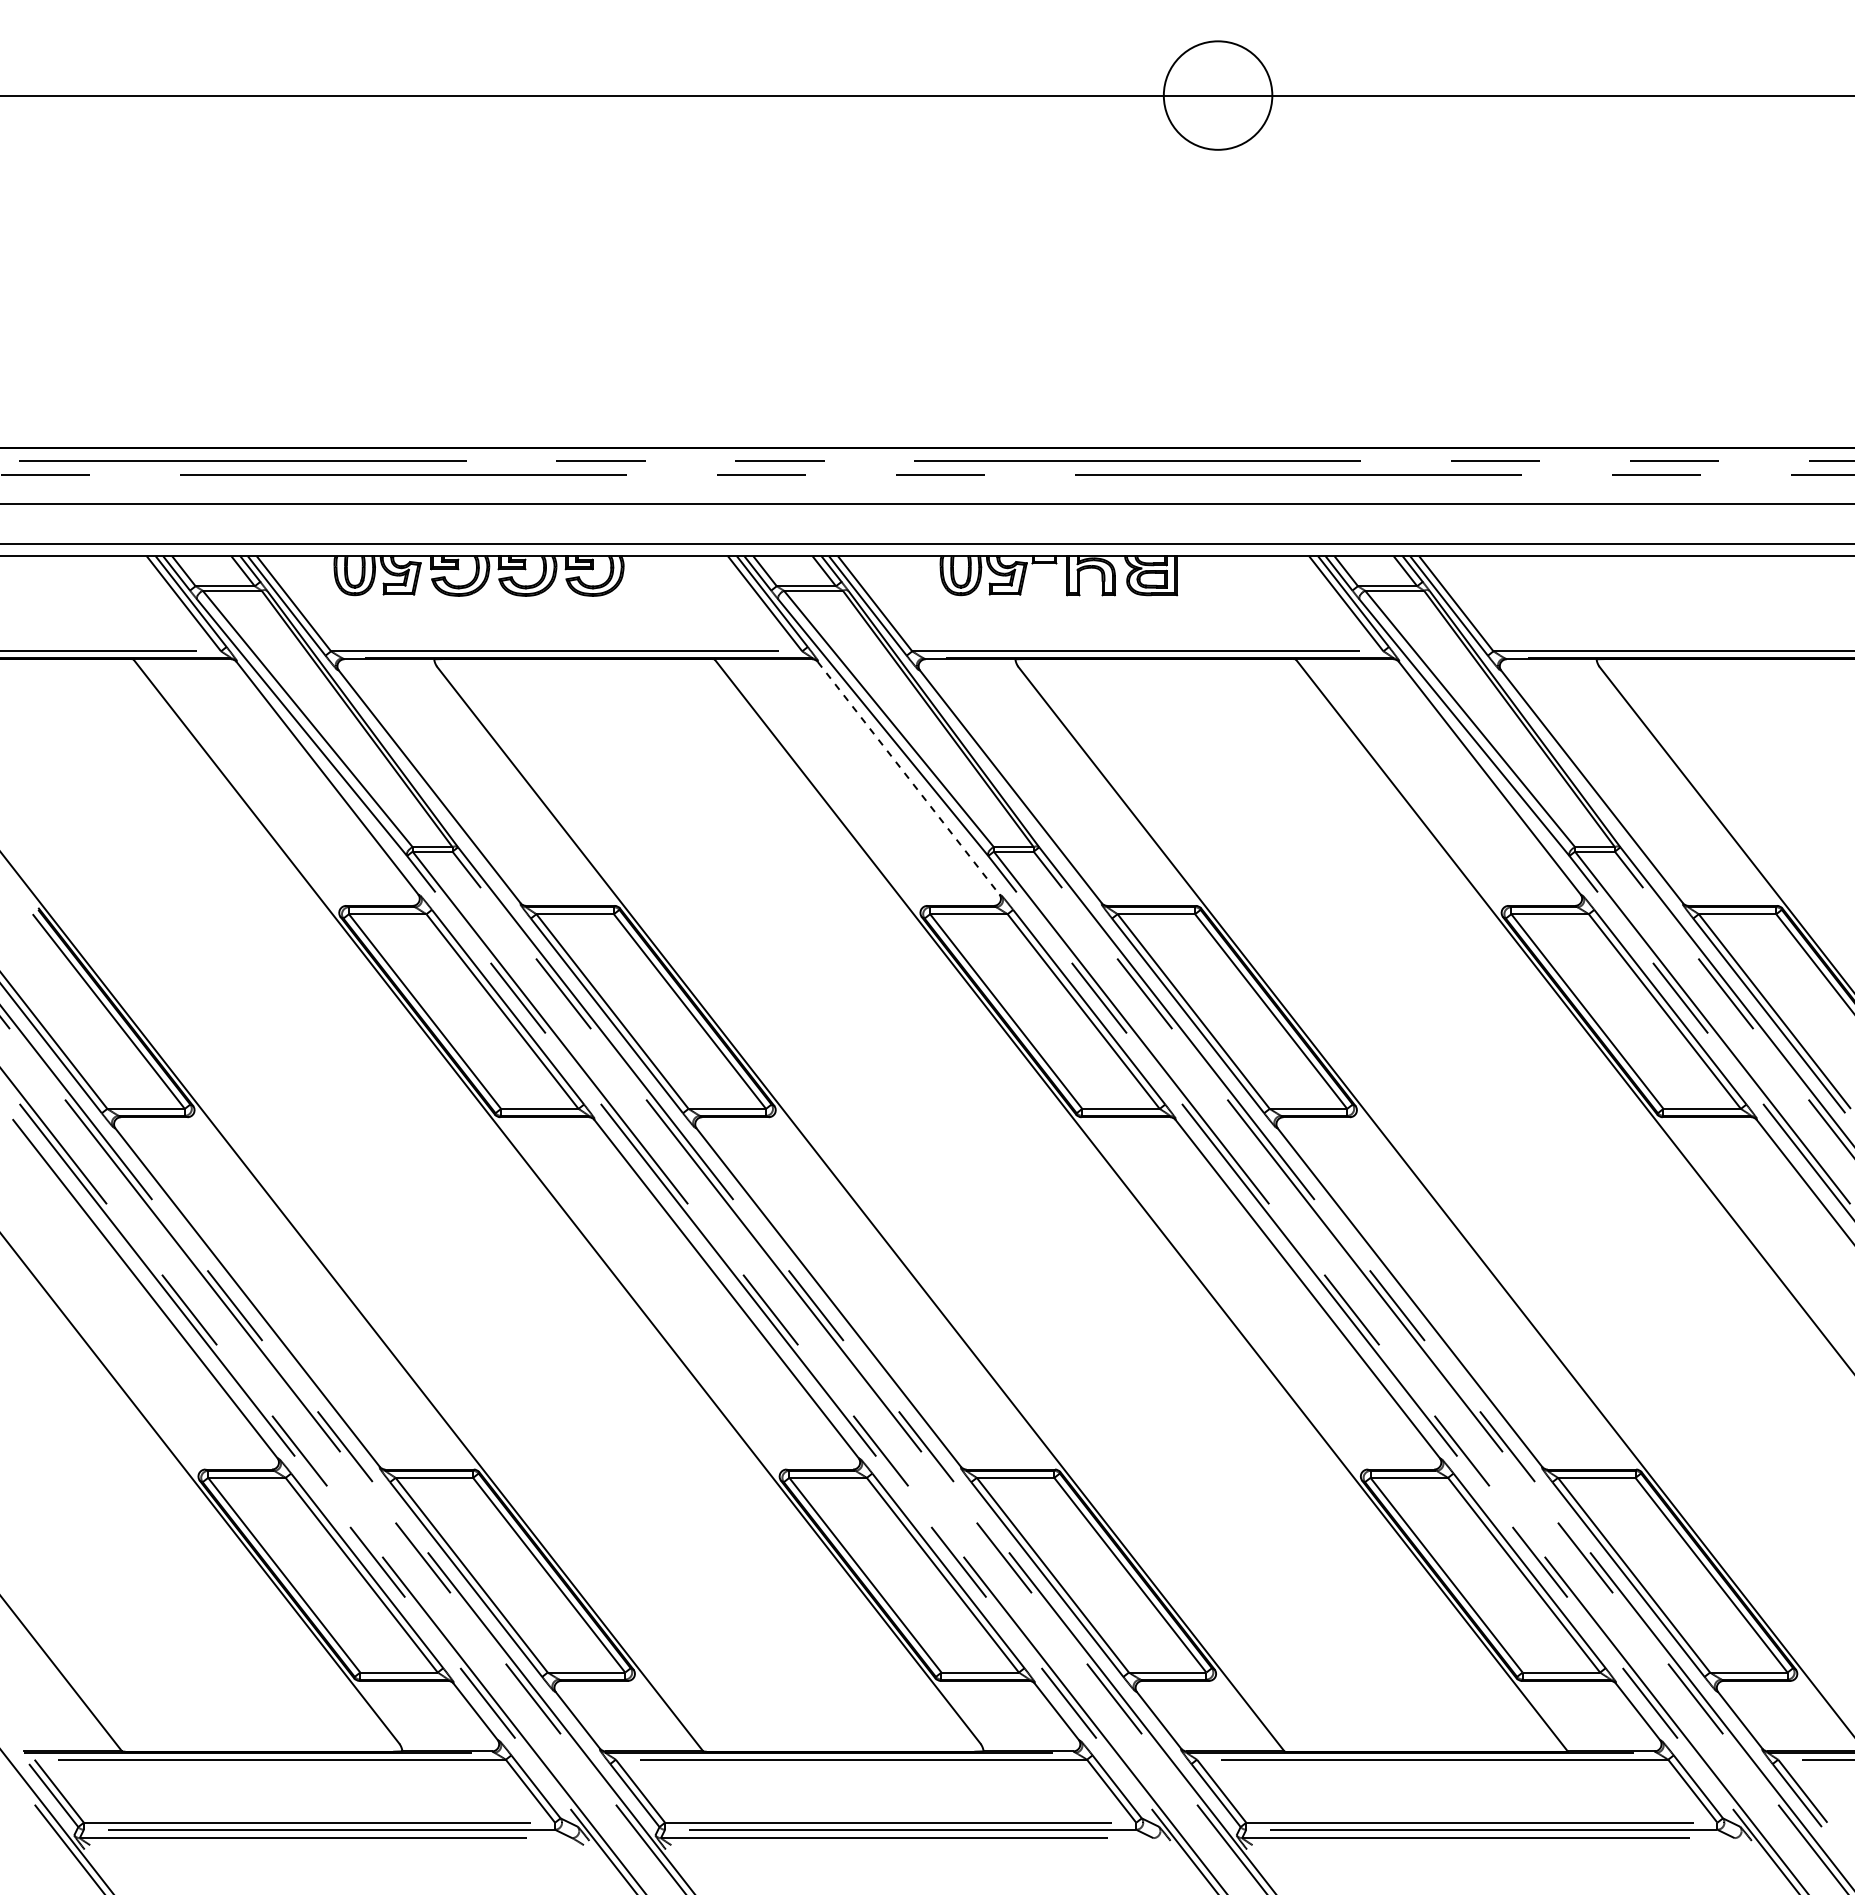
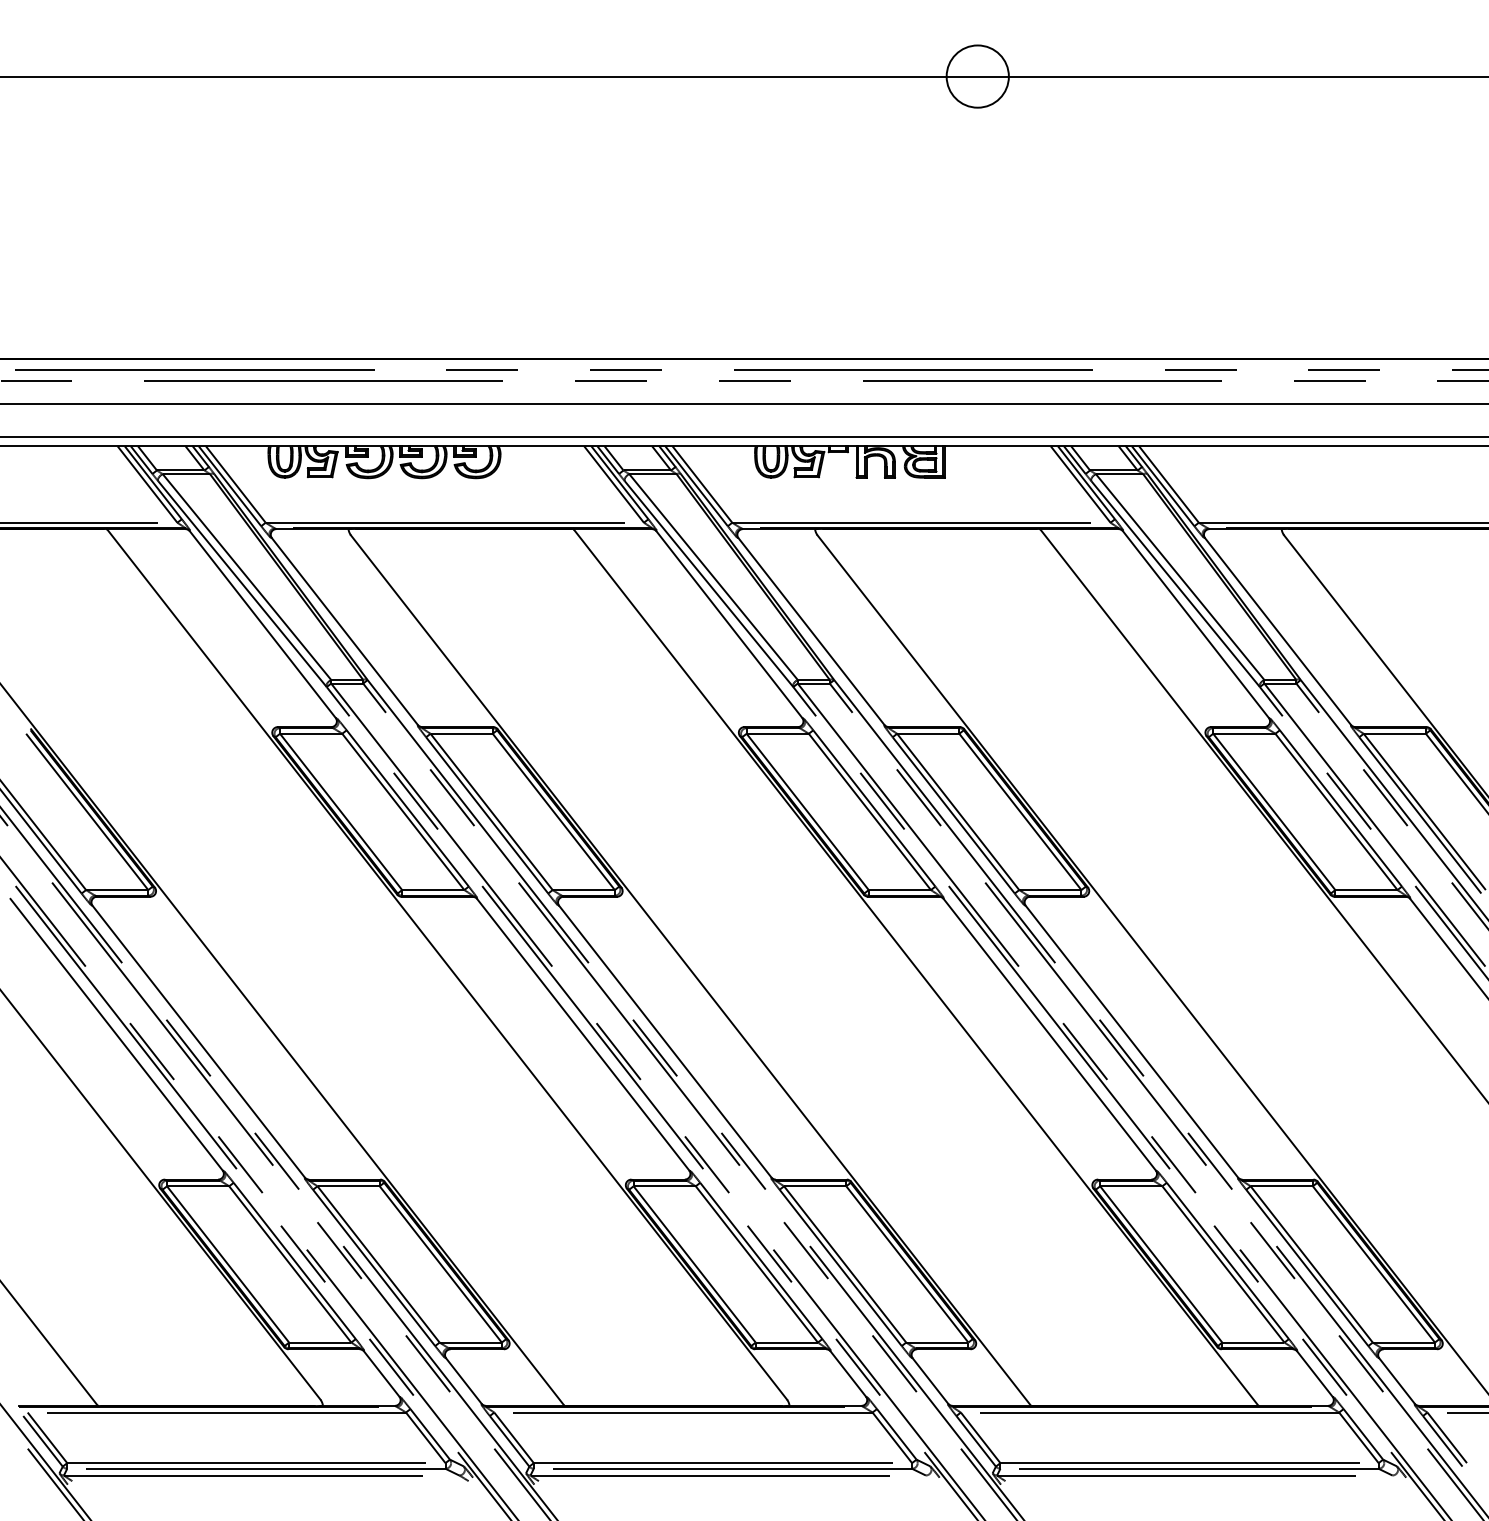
circle: (1217, 95) -> (977, 76), size x0.71
line: (908, 778) -> (729, 624), dashed -> solid

